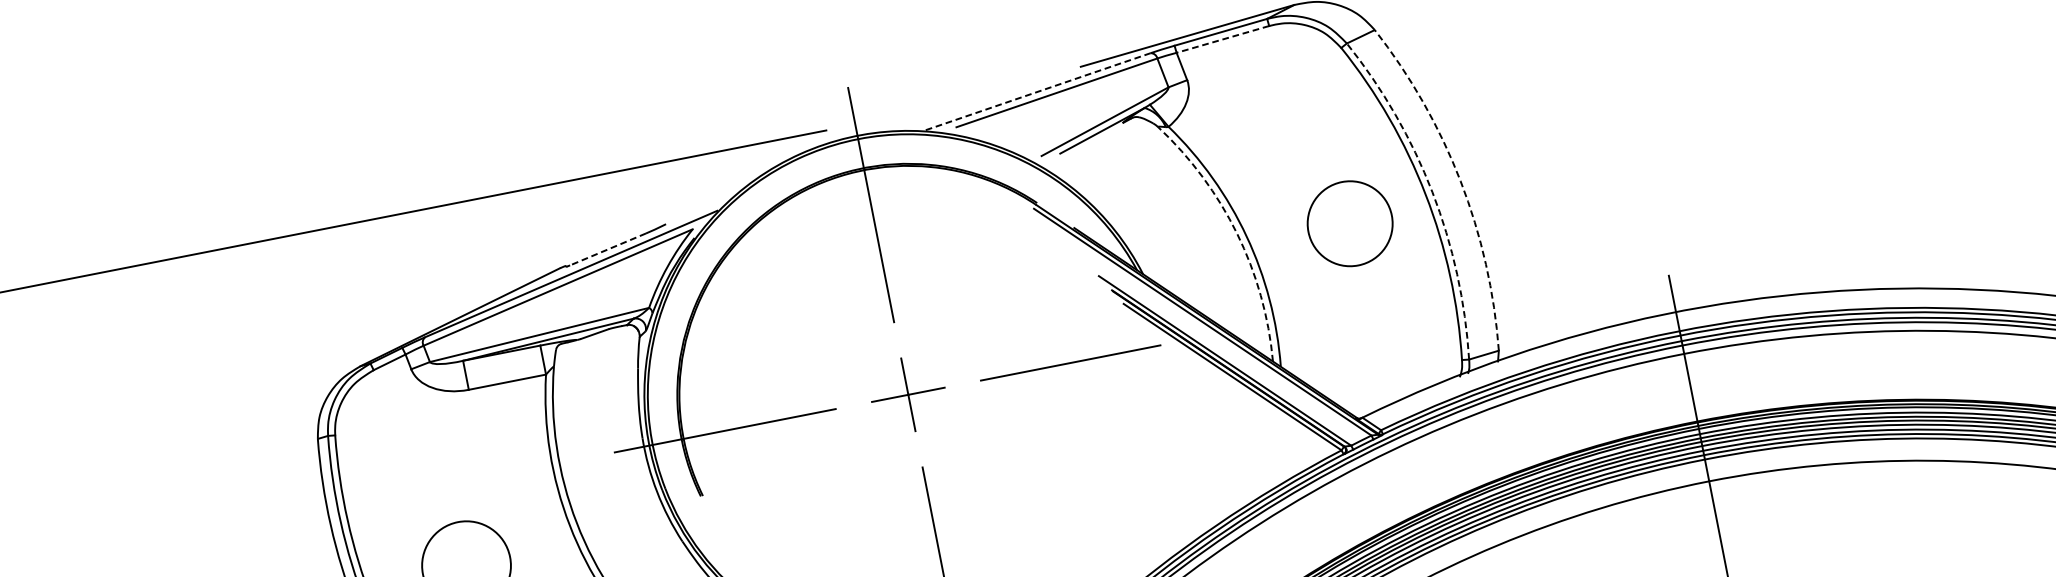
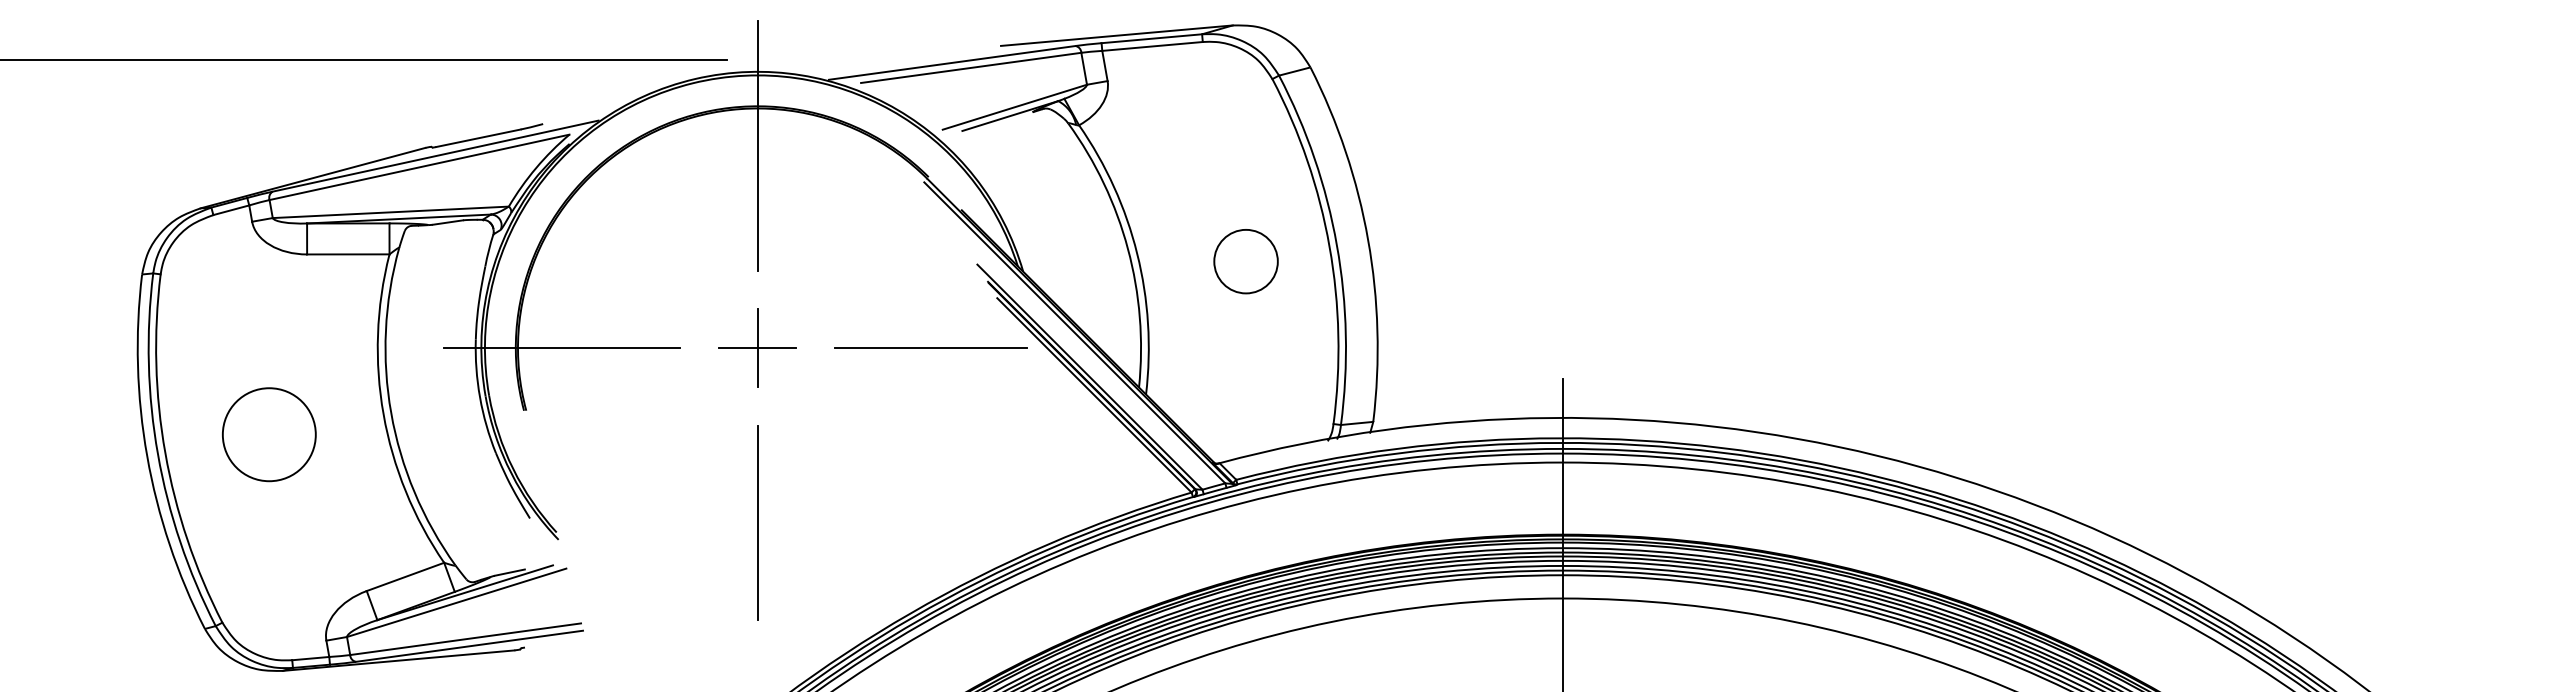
line: (1222, 39) -> (1152, 46), dashed -> solid
line: (1038, 91) -> (952, 62), dashed -> solid
arc: (1461, 181) -> (1368, 240), dashed -> solid
arc: (1431, 192) -> (1336, 245), dashed -> solid
circle: (1349, 223) -> (1245, 261), size x0.71
arc: (1236, 233) -> (1127, 248), dashed -> solid
line: (608, 249) -> (478, 138), dashed -> solid

